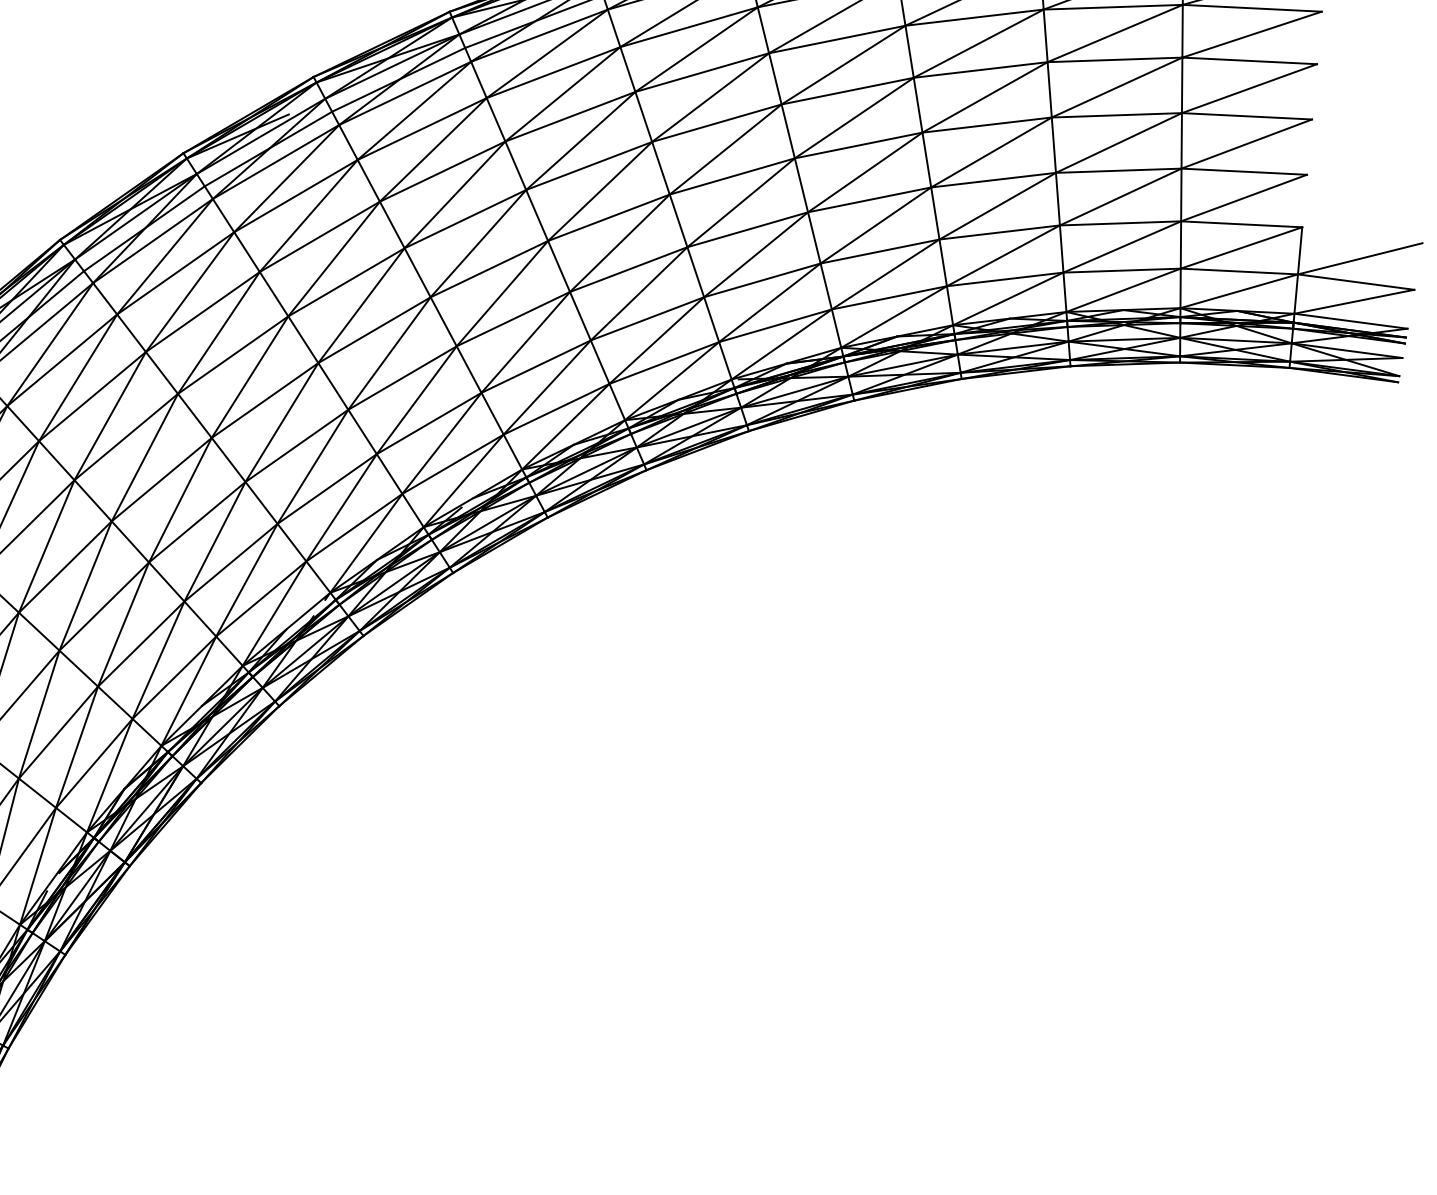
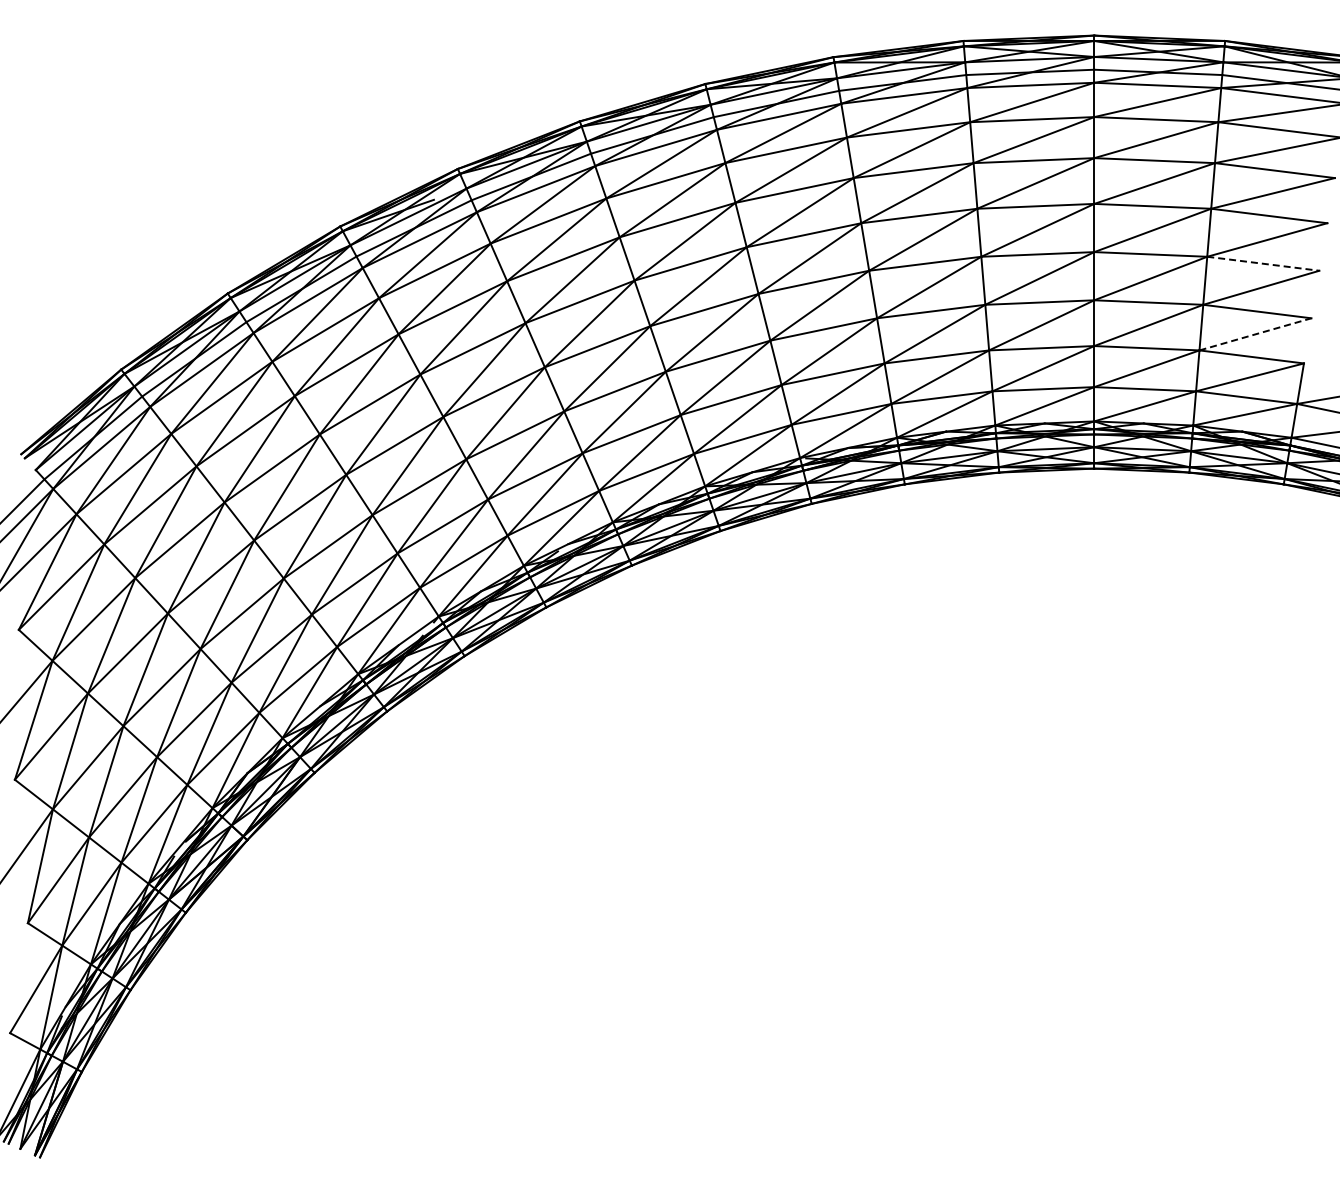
line: (1247, 115) -> (1263, 263), solid -> dashed
line: (1244, 198) -> (1255, 334), solid -> dashed

